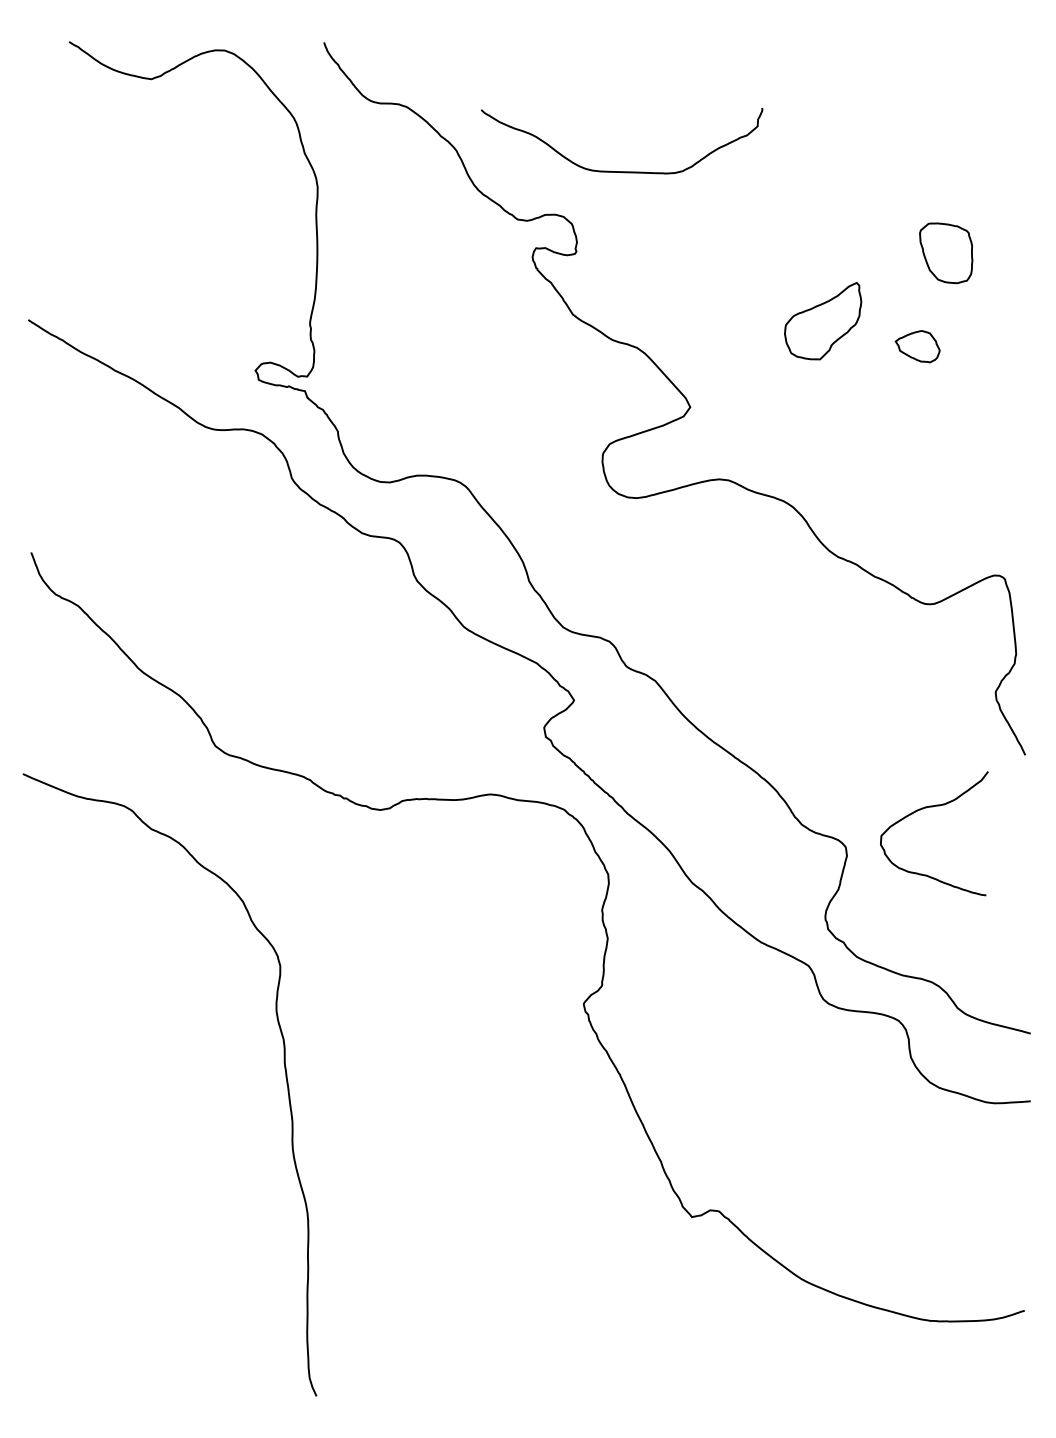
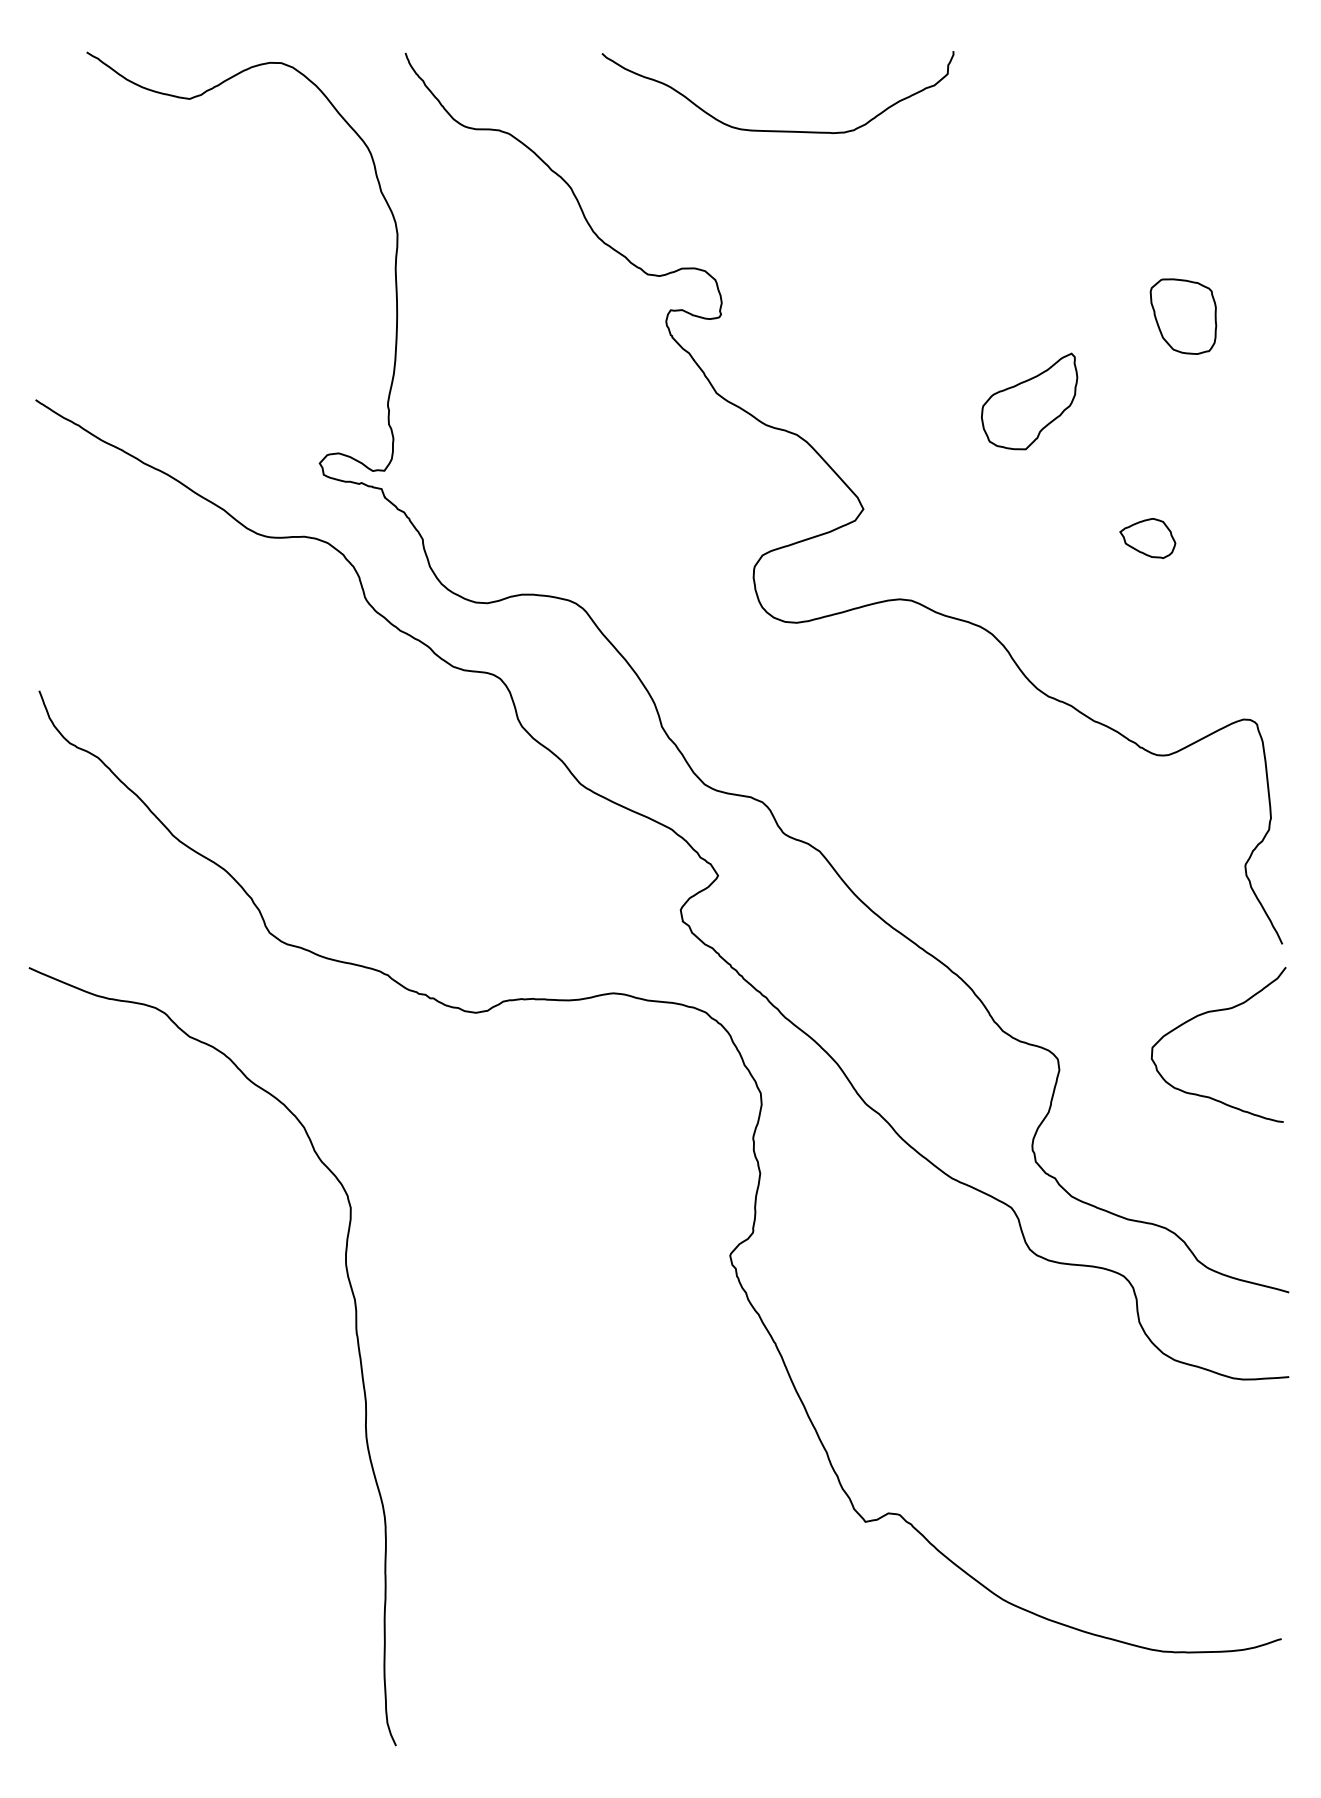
curve: (621, 171) -> (777, 130), moved
part: (917, 346) -> (1147, 538), moved
curve: (933, 807) -> (1217, 1012), moved

